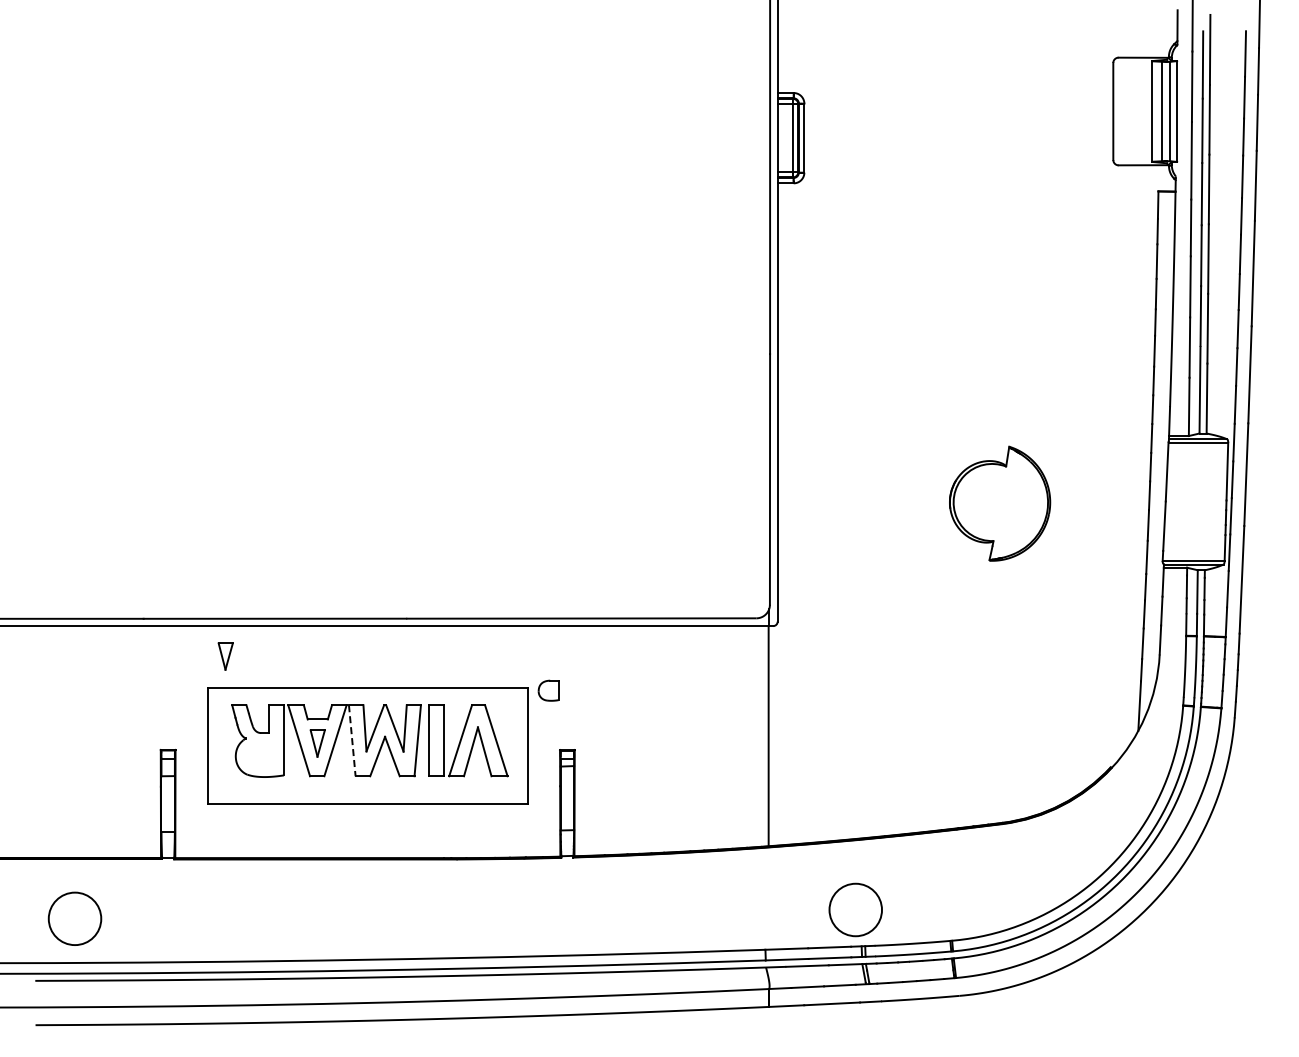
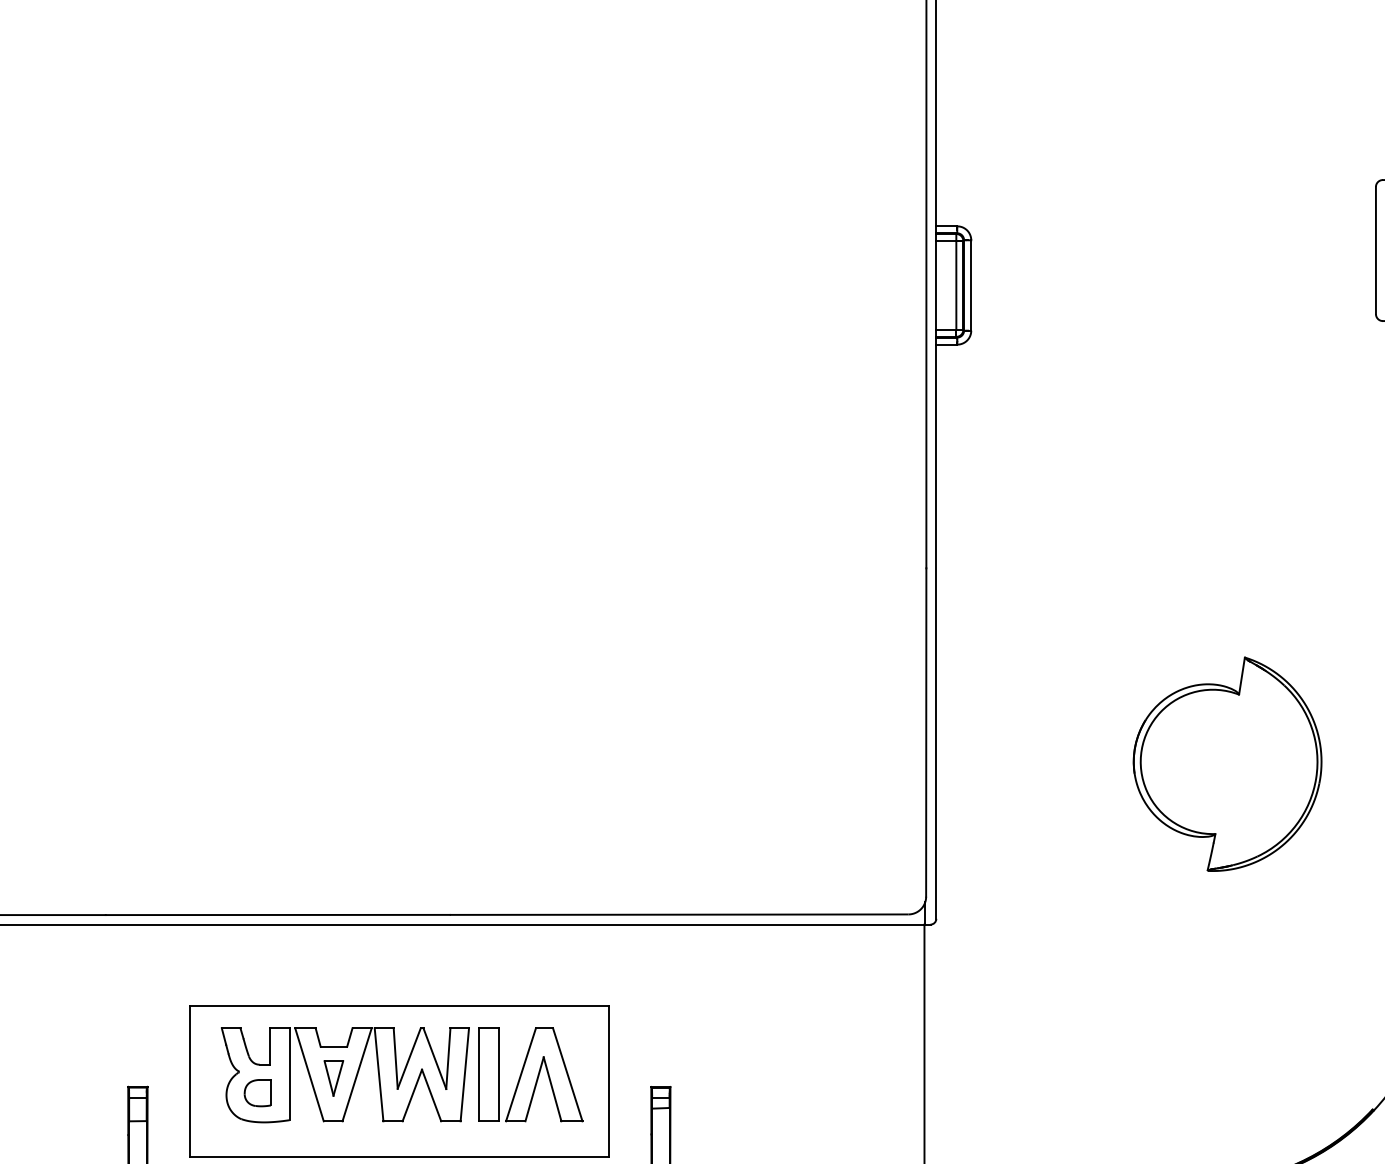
part: (999, 503) -> (1226, 764), size x1.43
part: (225, 656) -> (213, 964), removed
part: (548, 690) -> (257, 1092), moved
line: (352, 740) -> (379, 1074), dashed -> solid

